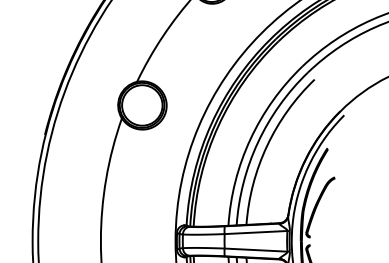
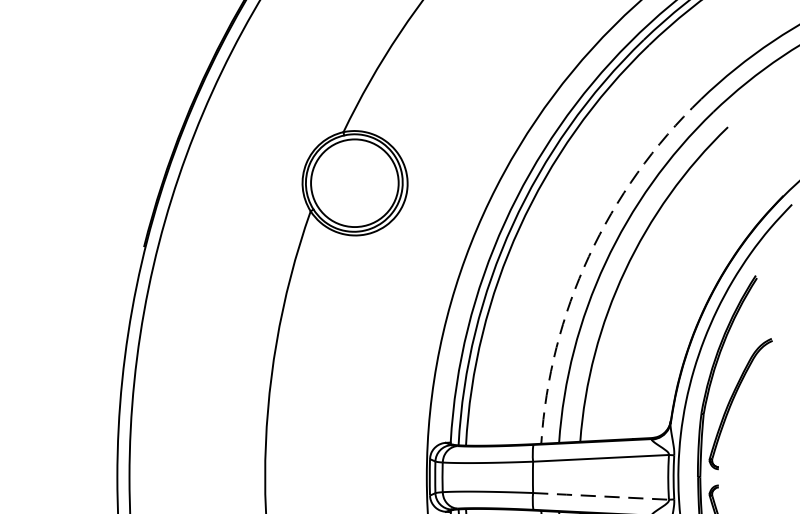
arc: (250, 139) -> (589, 256), solid -> dashed
line: (255, 250) -> (599, 497), solid -> dashed

